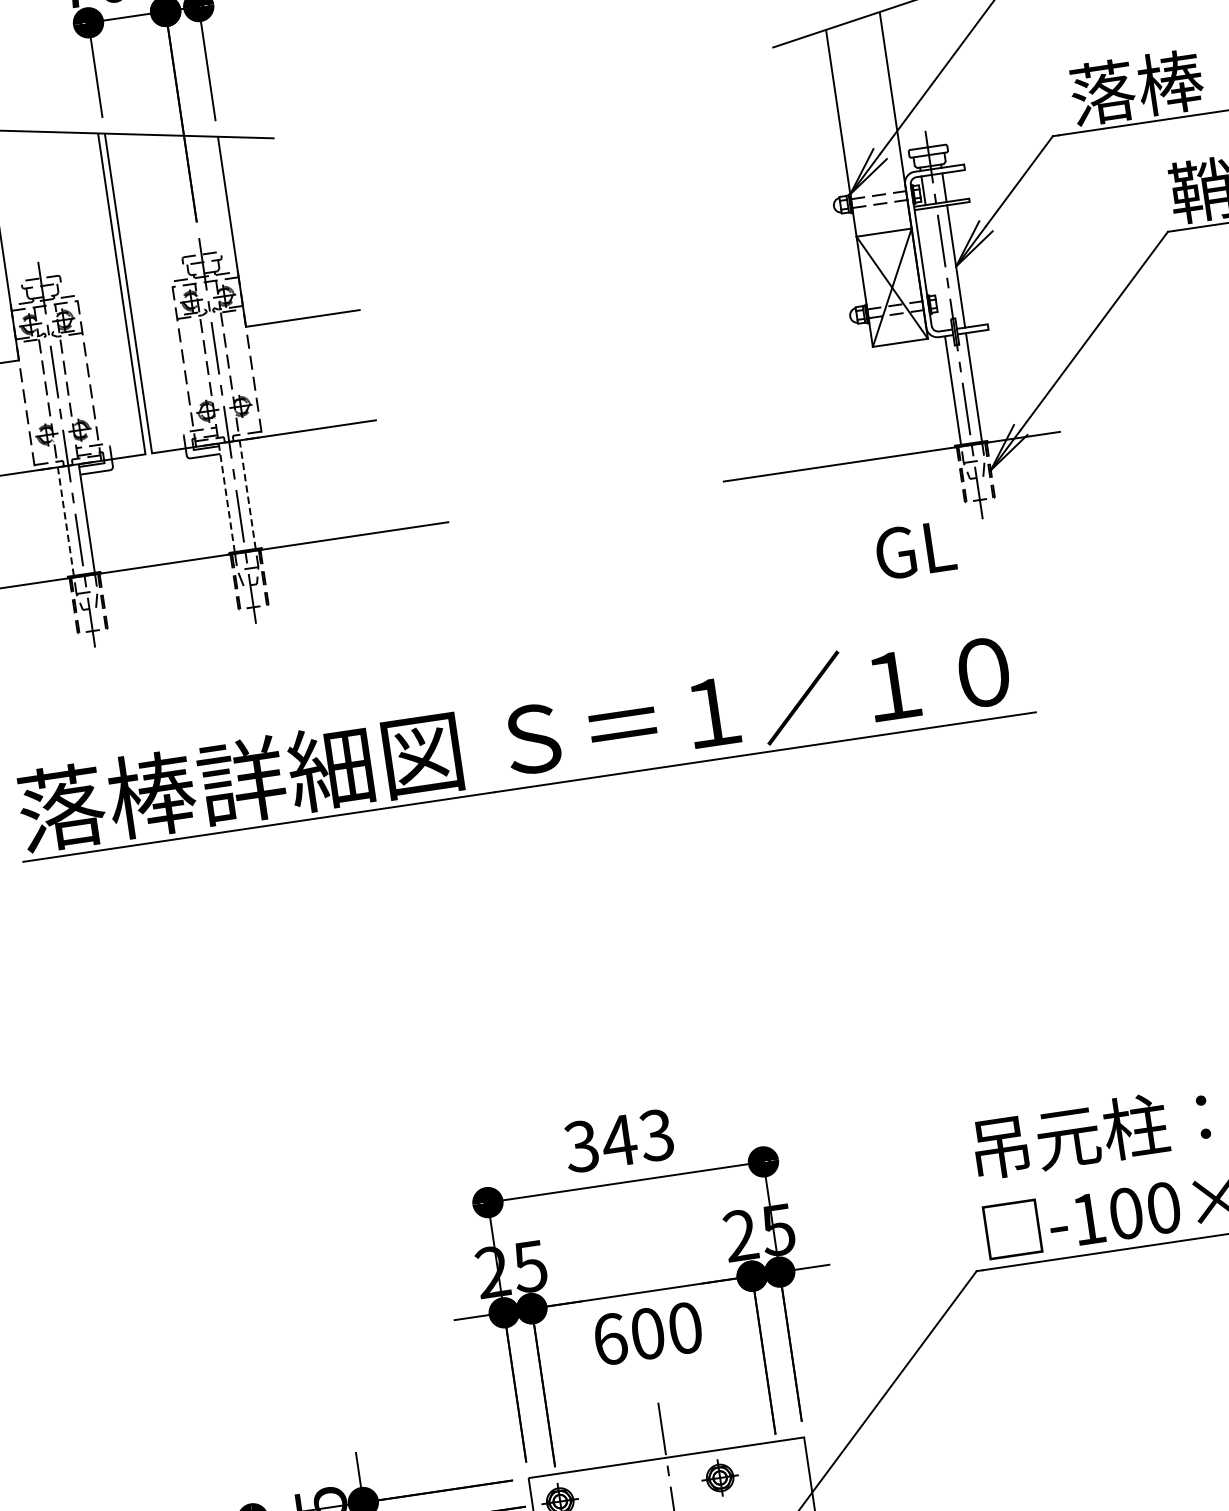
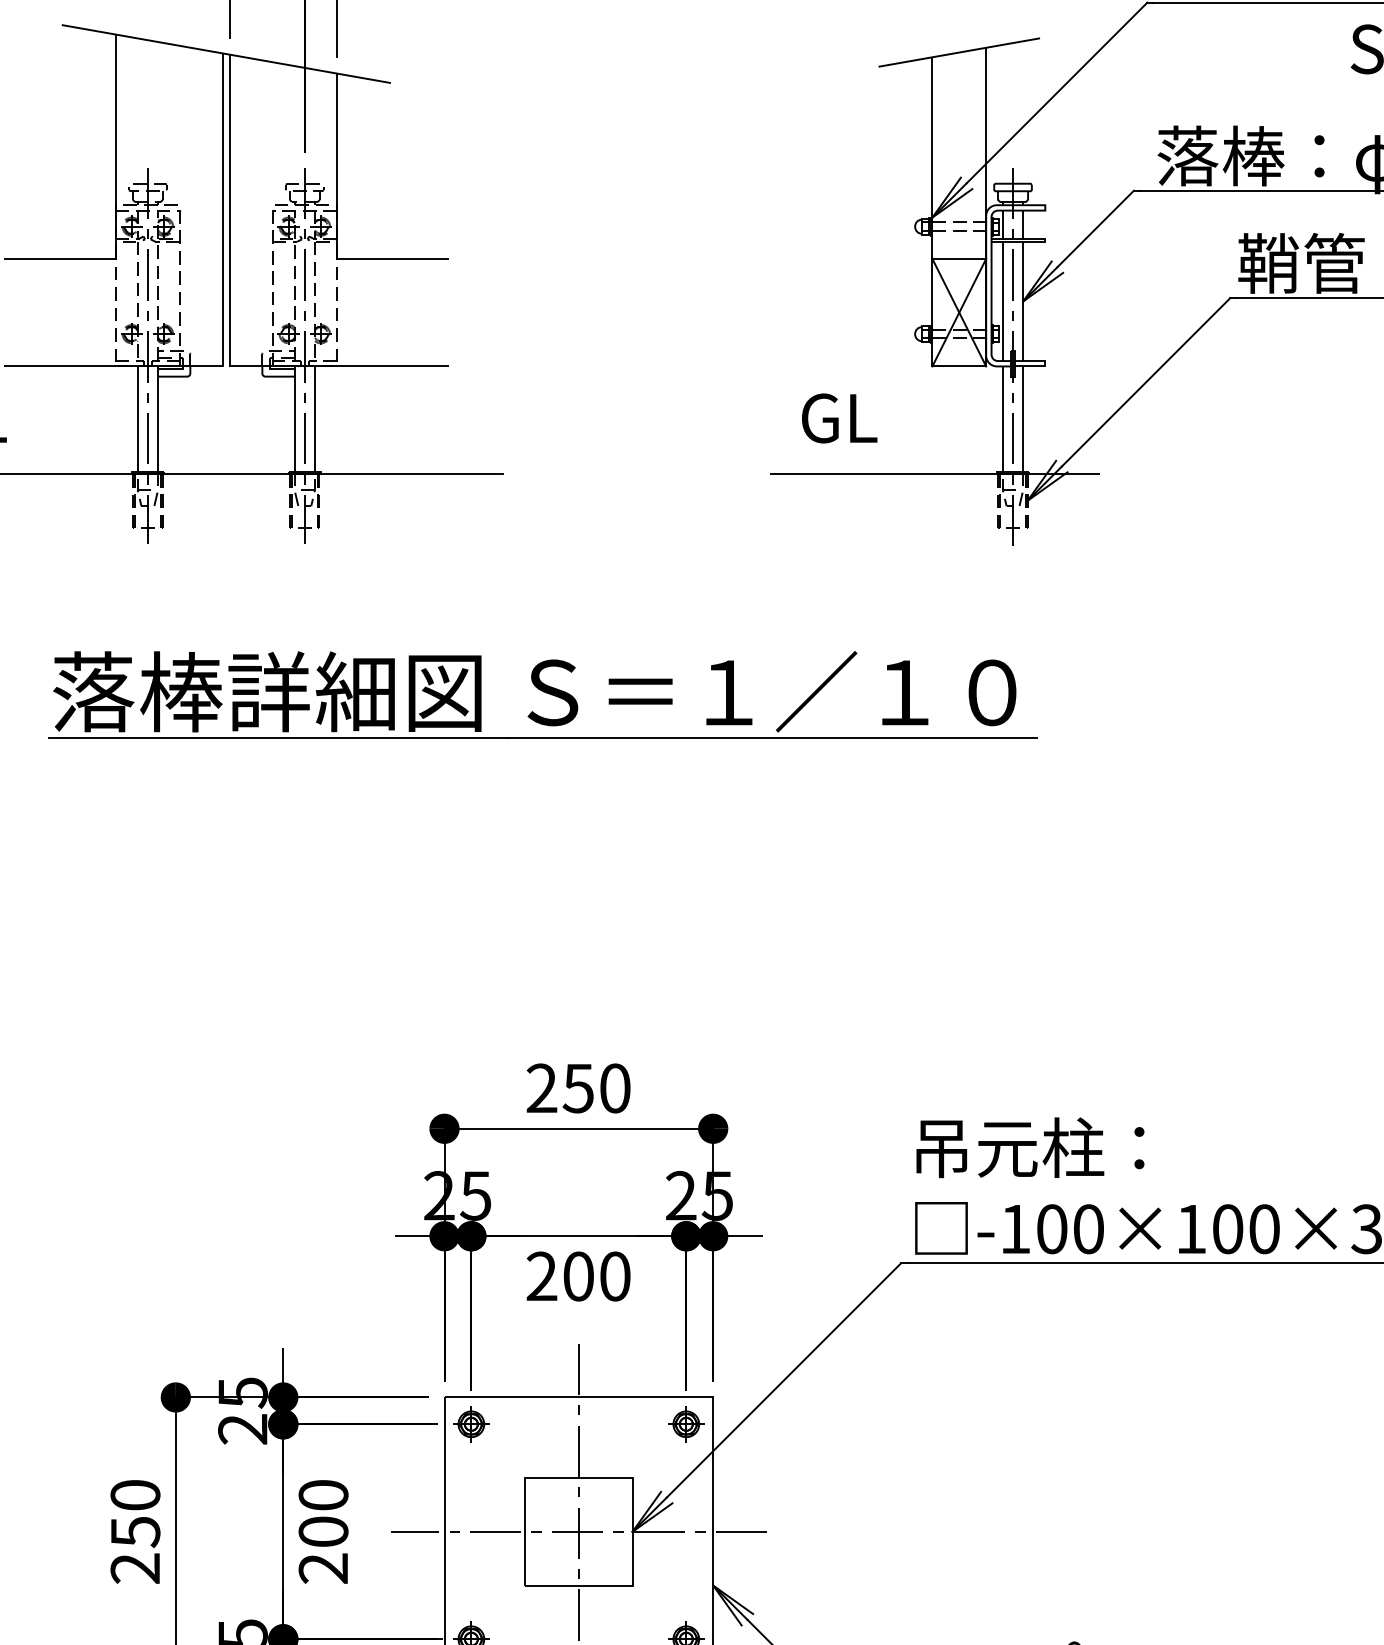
line: (934, 269) -> (1002, 301), added
line: (248, 494) -> (315, 419), dashed -> solid
line: (226, 497) -> (294, 419), dashed -> solid
line: (65, 521) -> (137, 419), dashed -> solid
text: (915, 550) -> (839, 418), moved
text: (619, 1140) -> (578, 1088), 343 -> 250
text: (609, 1339) -> (541, 1276), 600 -> 200
part: (720, 1478) -> (686, 1424), moved

